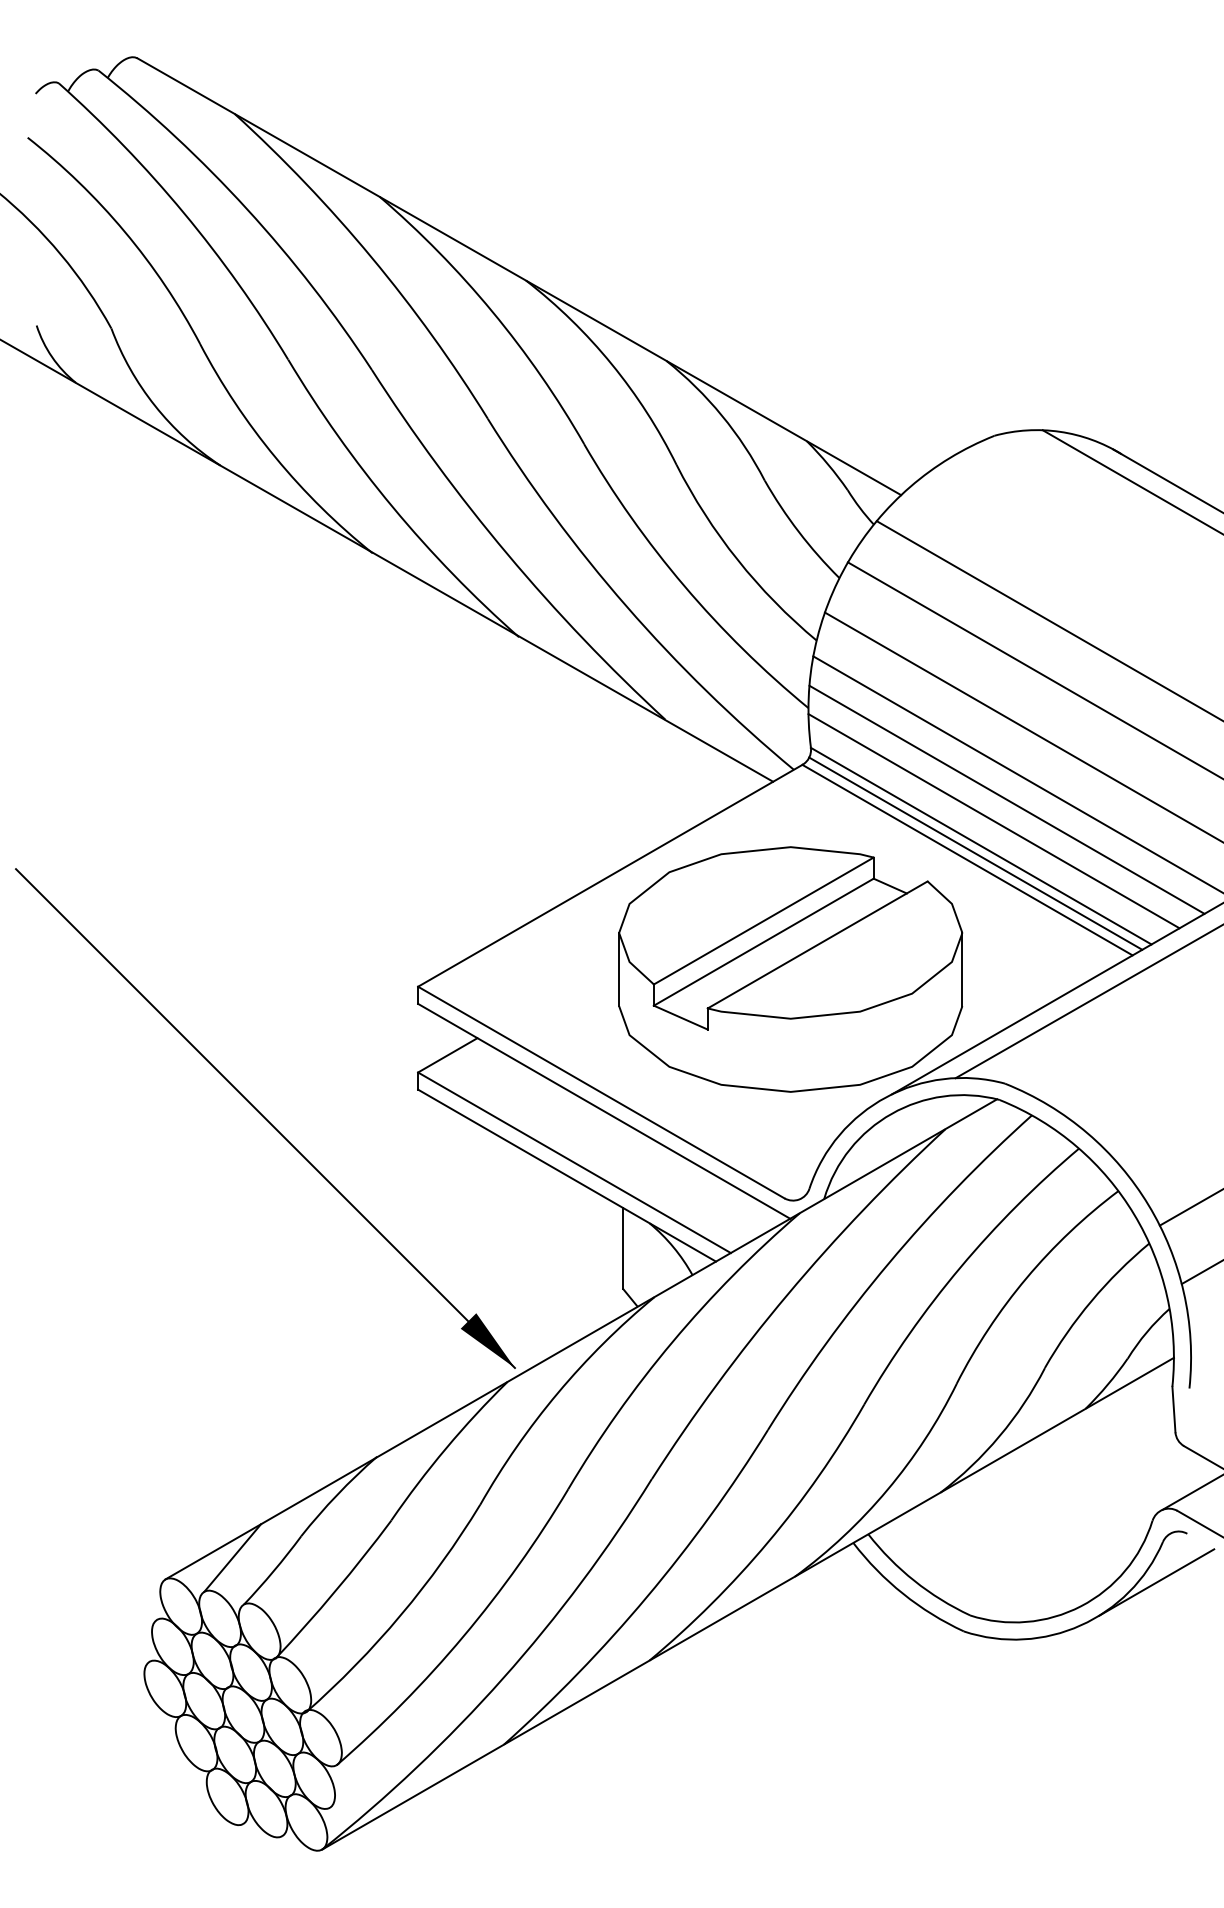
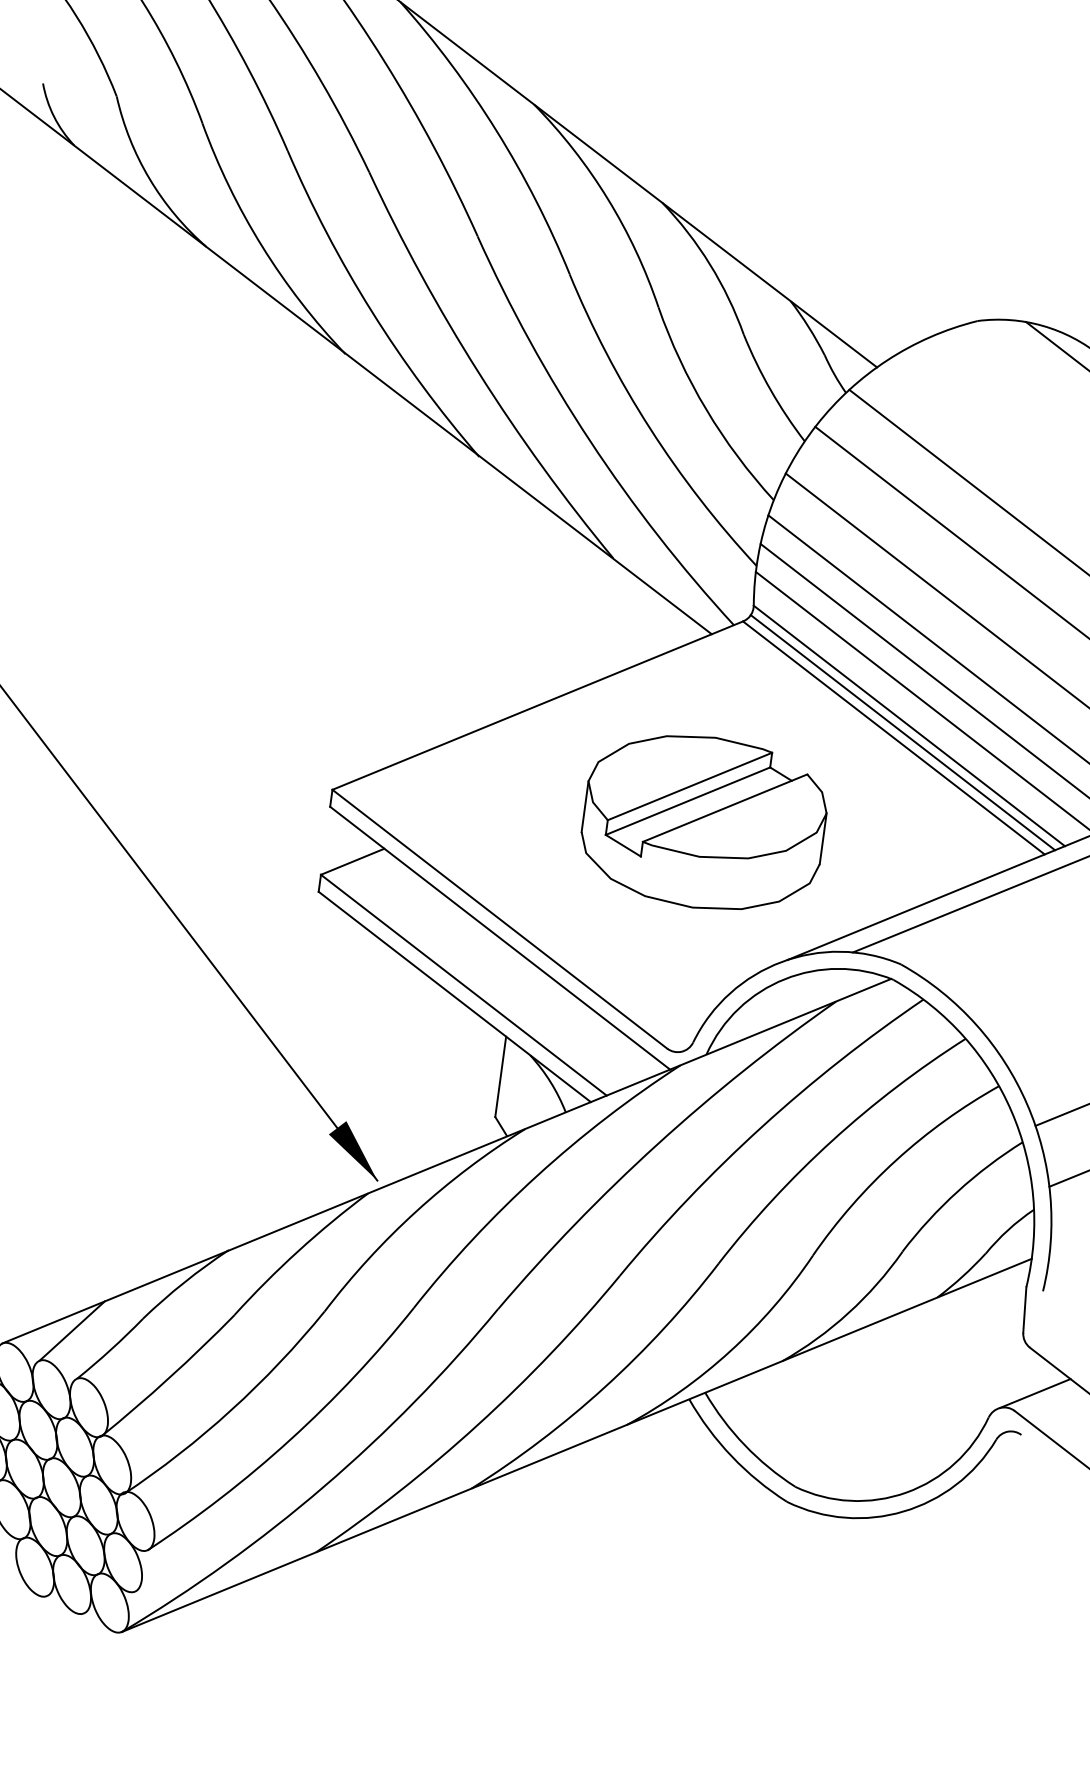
part: (790, 969) -> (703, 822), size x0.7
line: (1156, 1582) -> (984, 1479), removed

